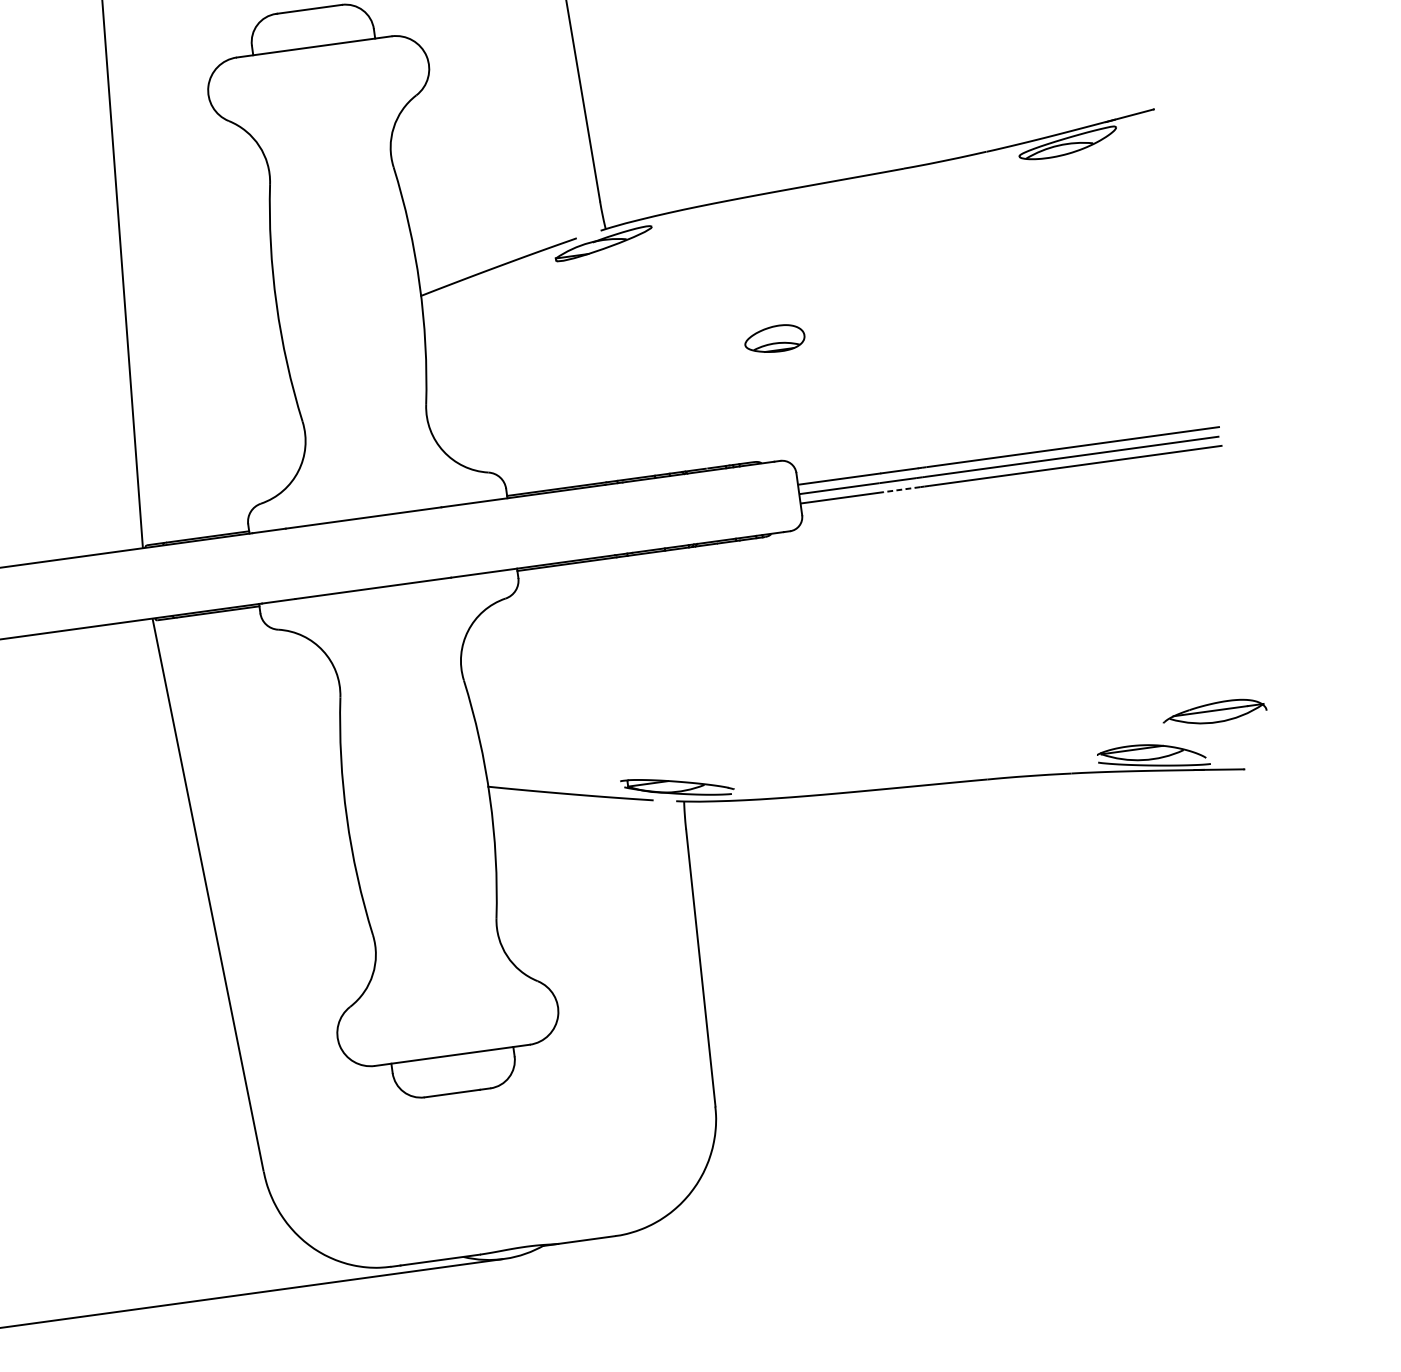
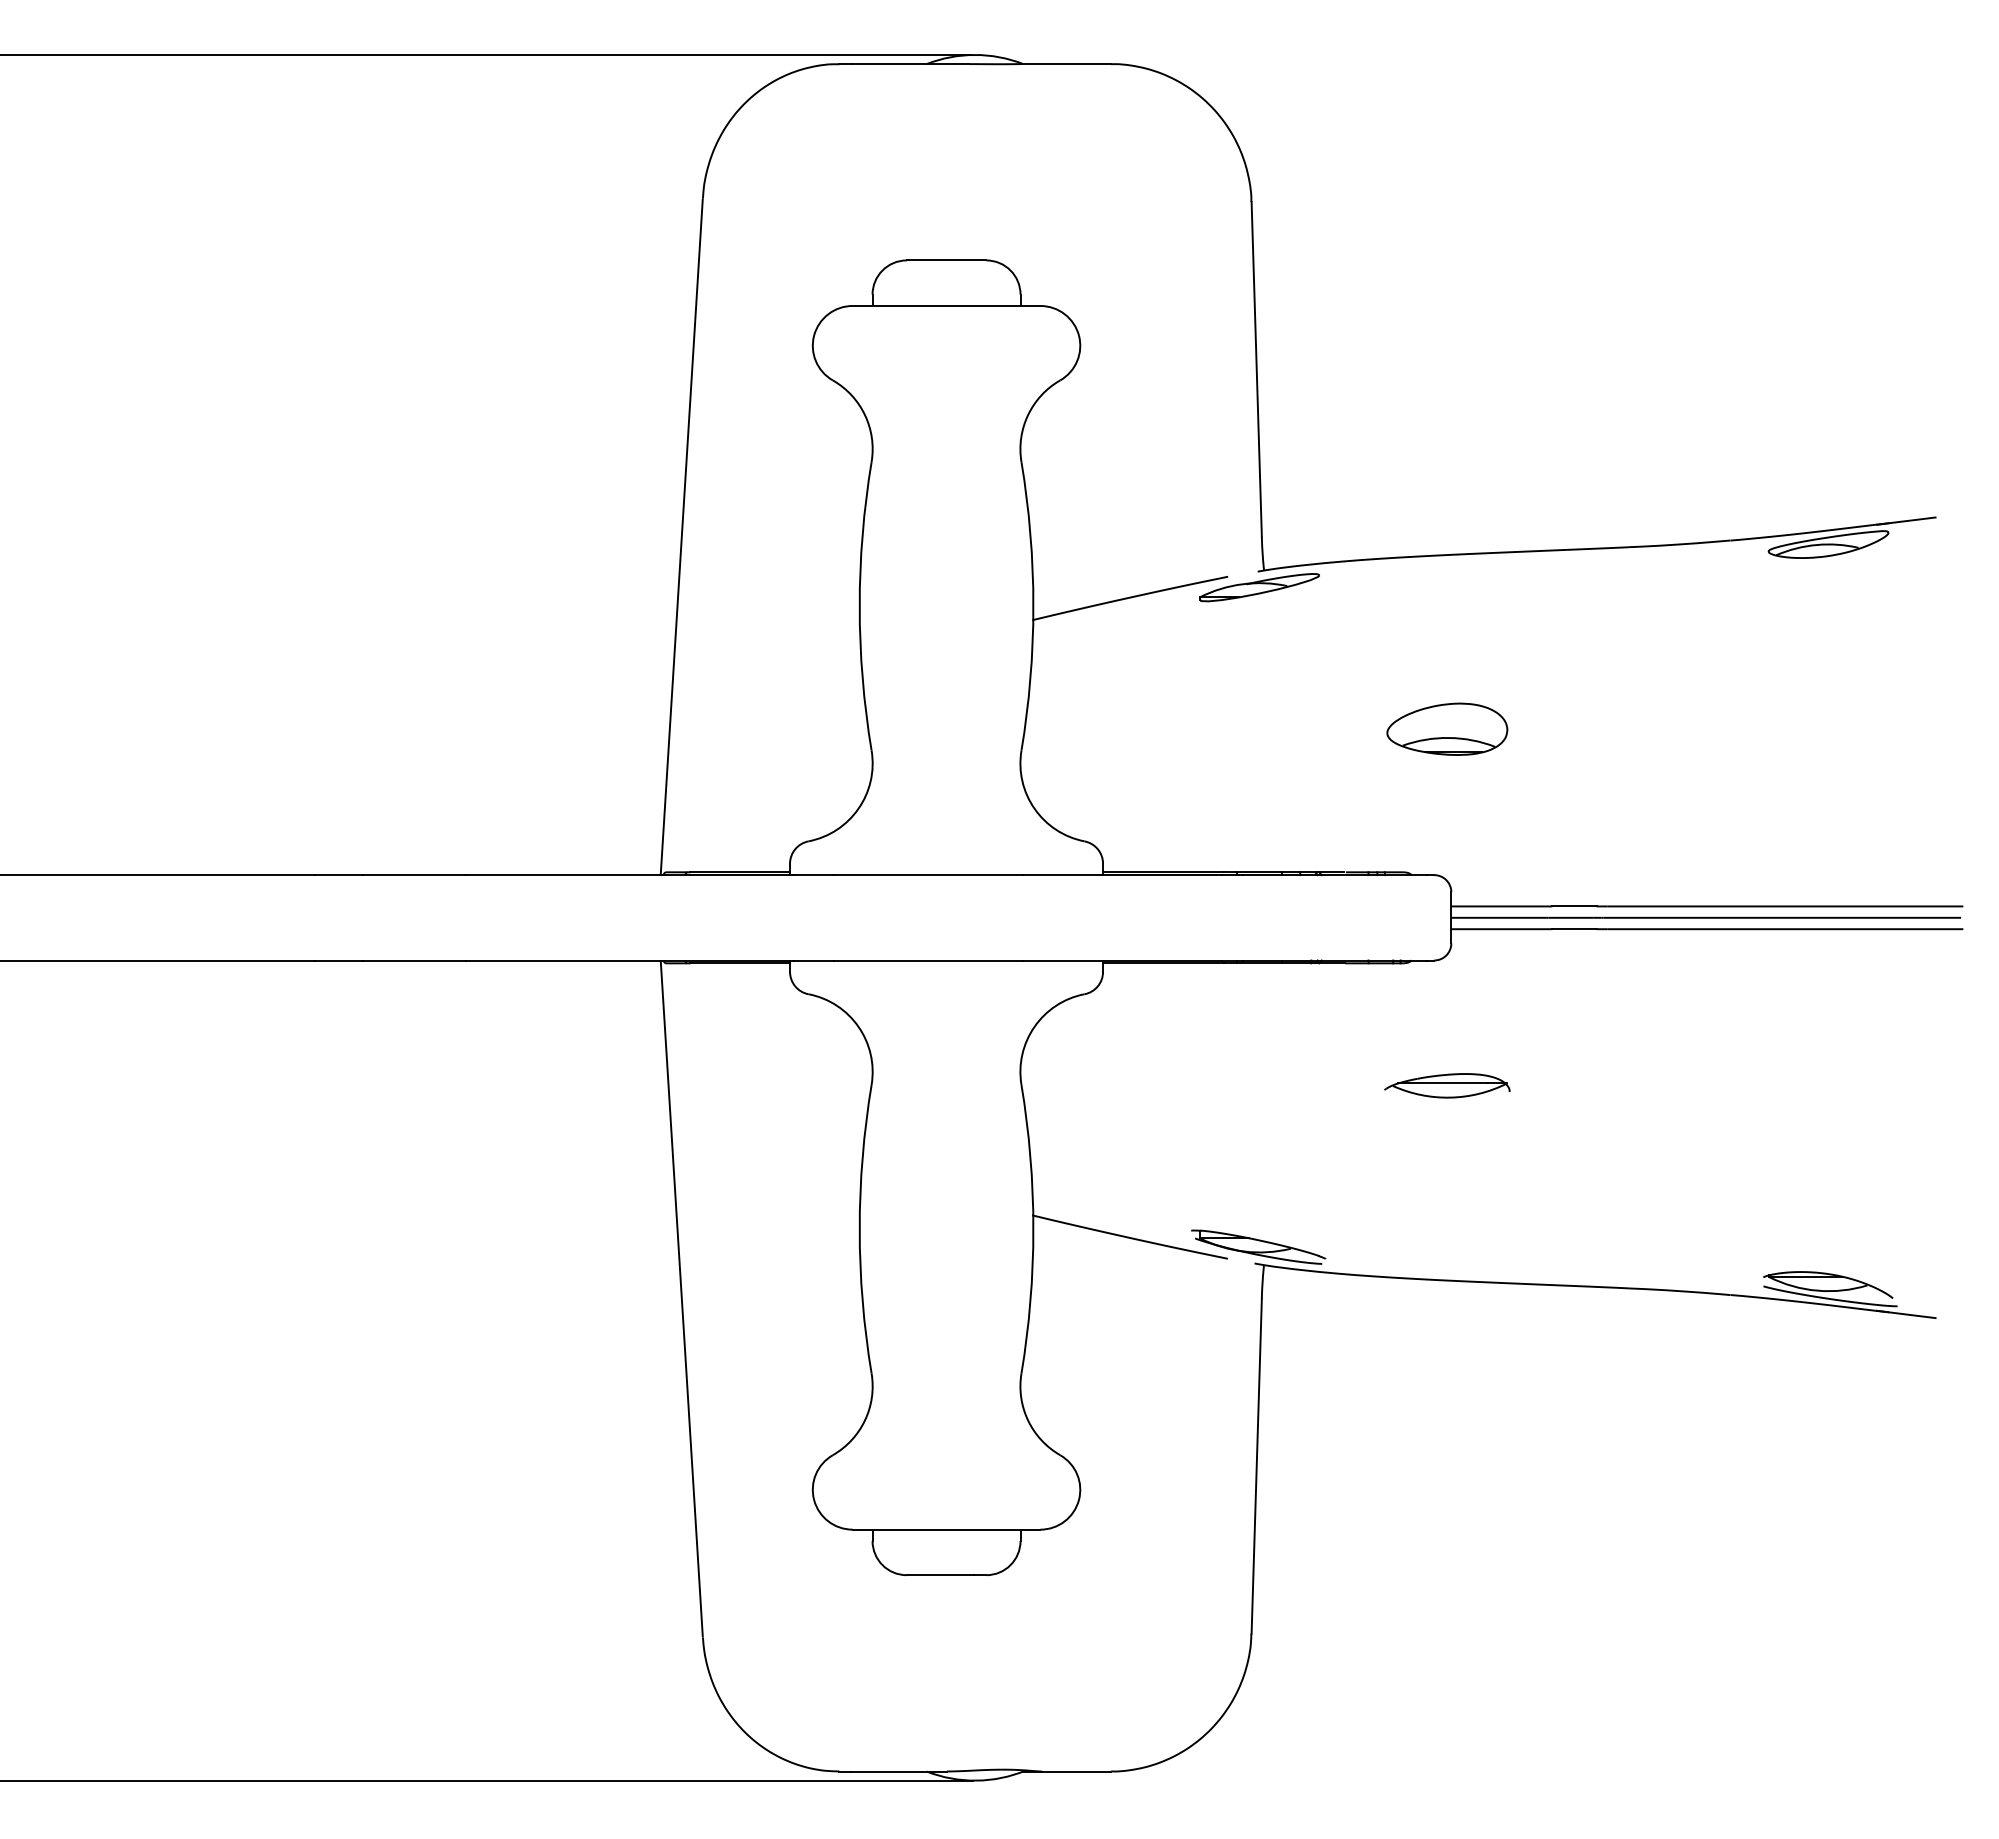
part: (774, 338) -> (1447, 728), size x1.67
line: (902, 489) -> (1574, 929), dashed -> solid
part: (1214, 712) -> (1447, 1085), moved

